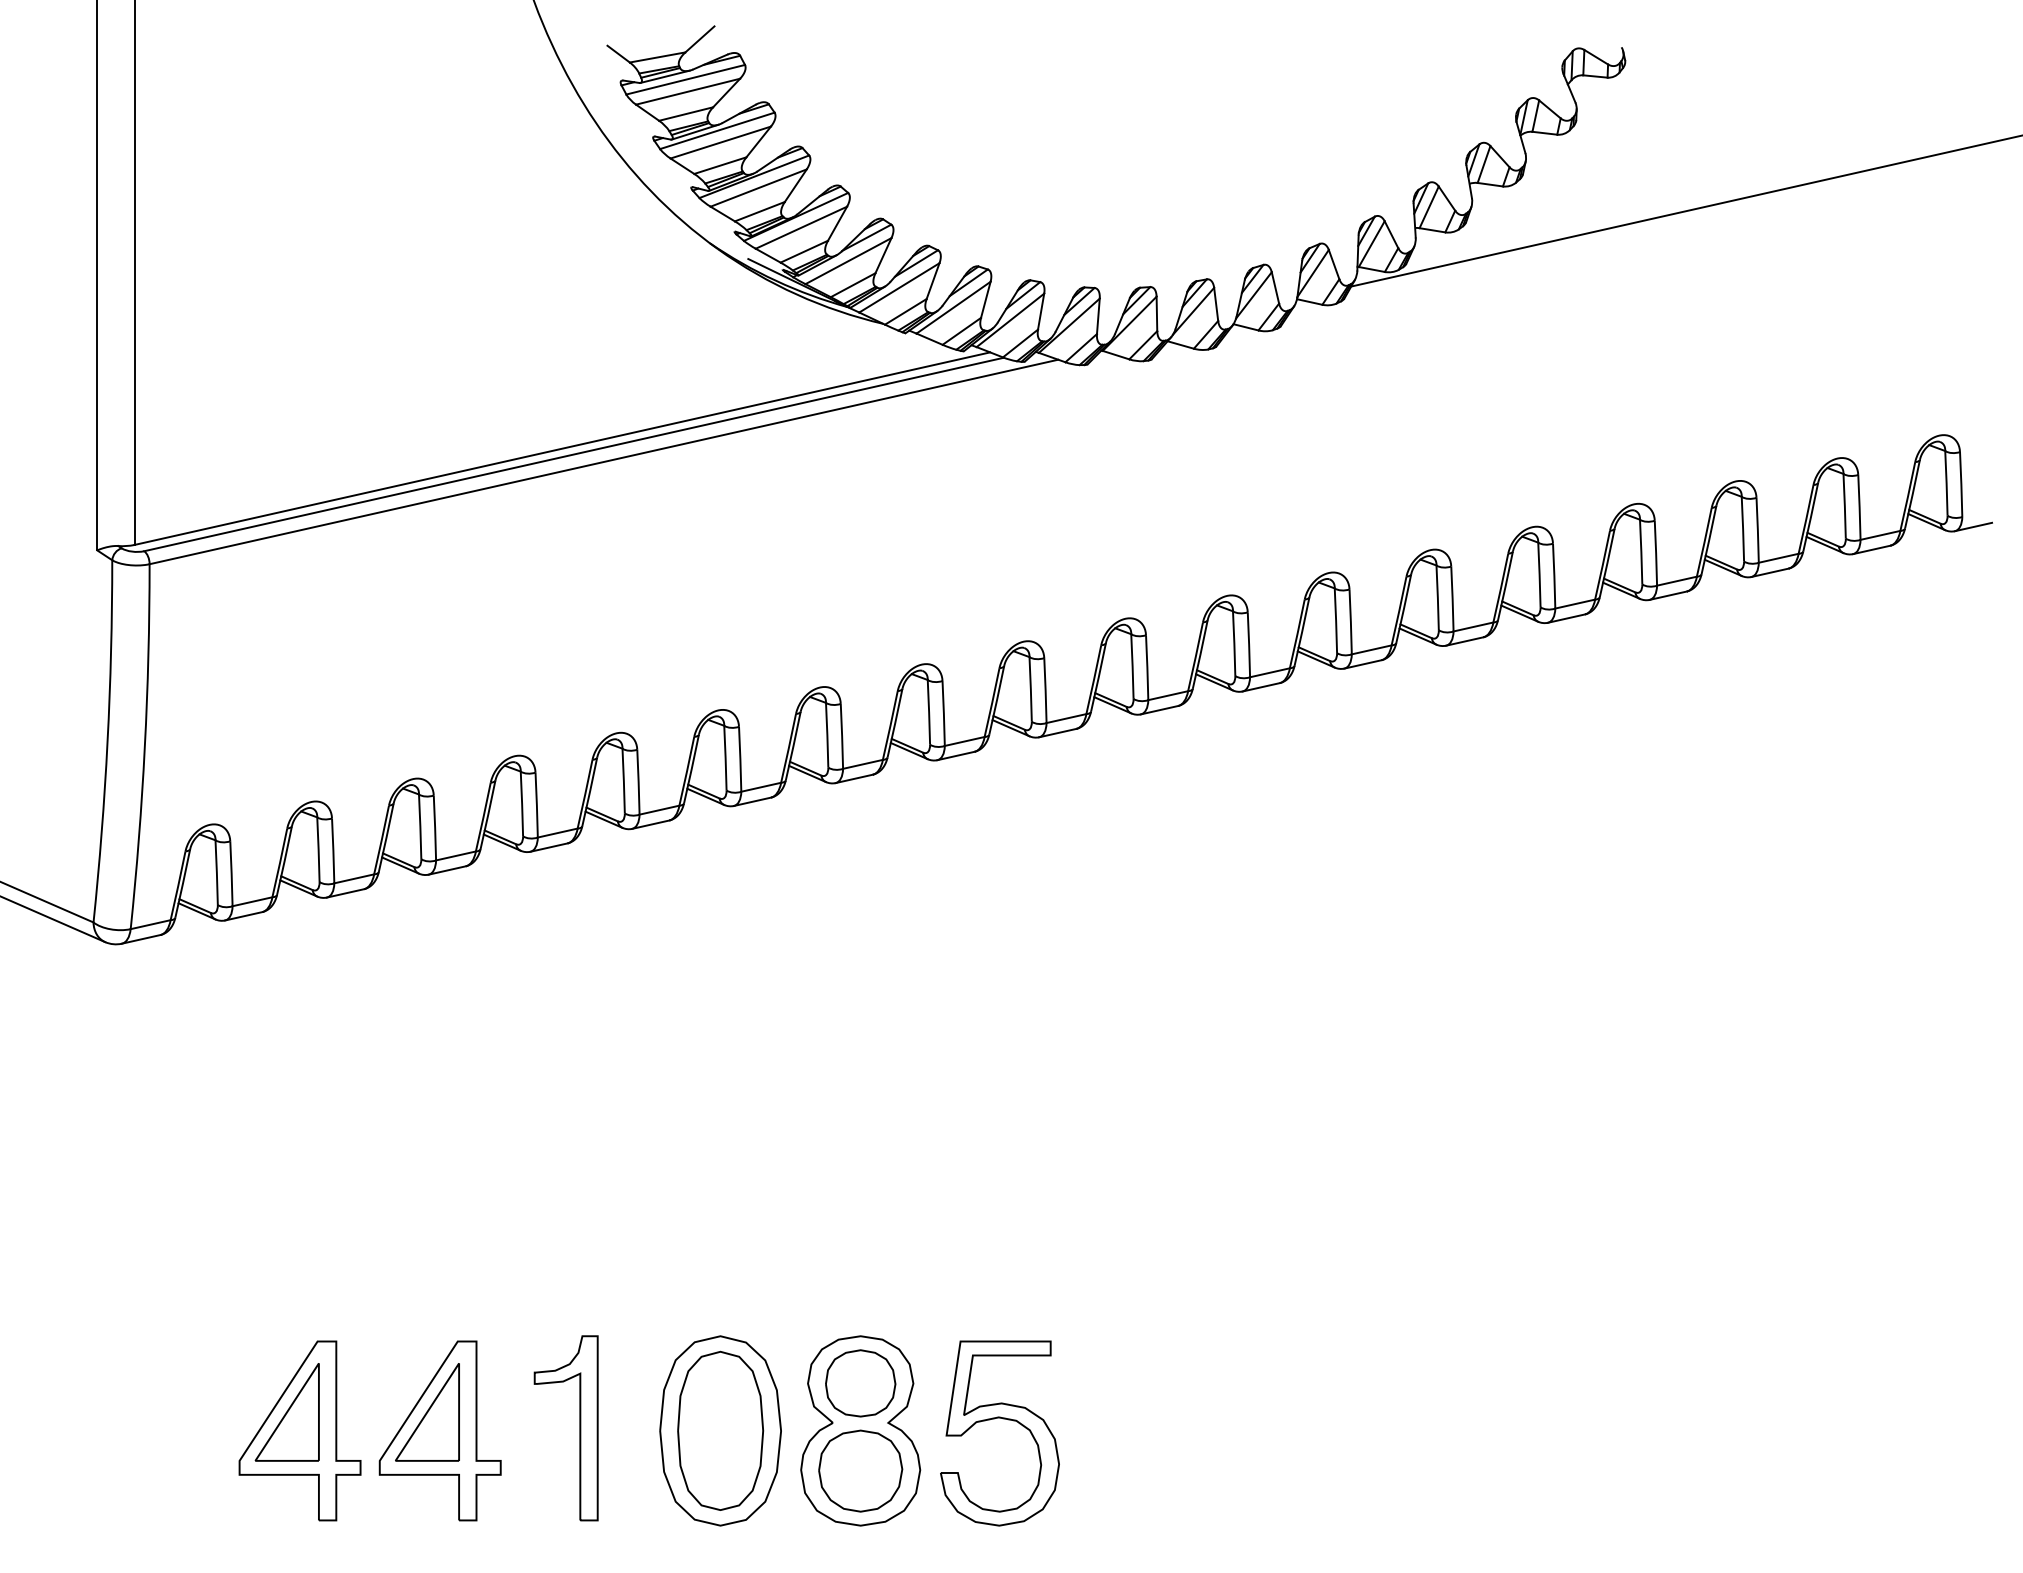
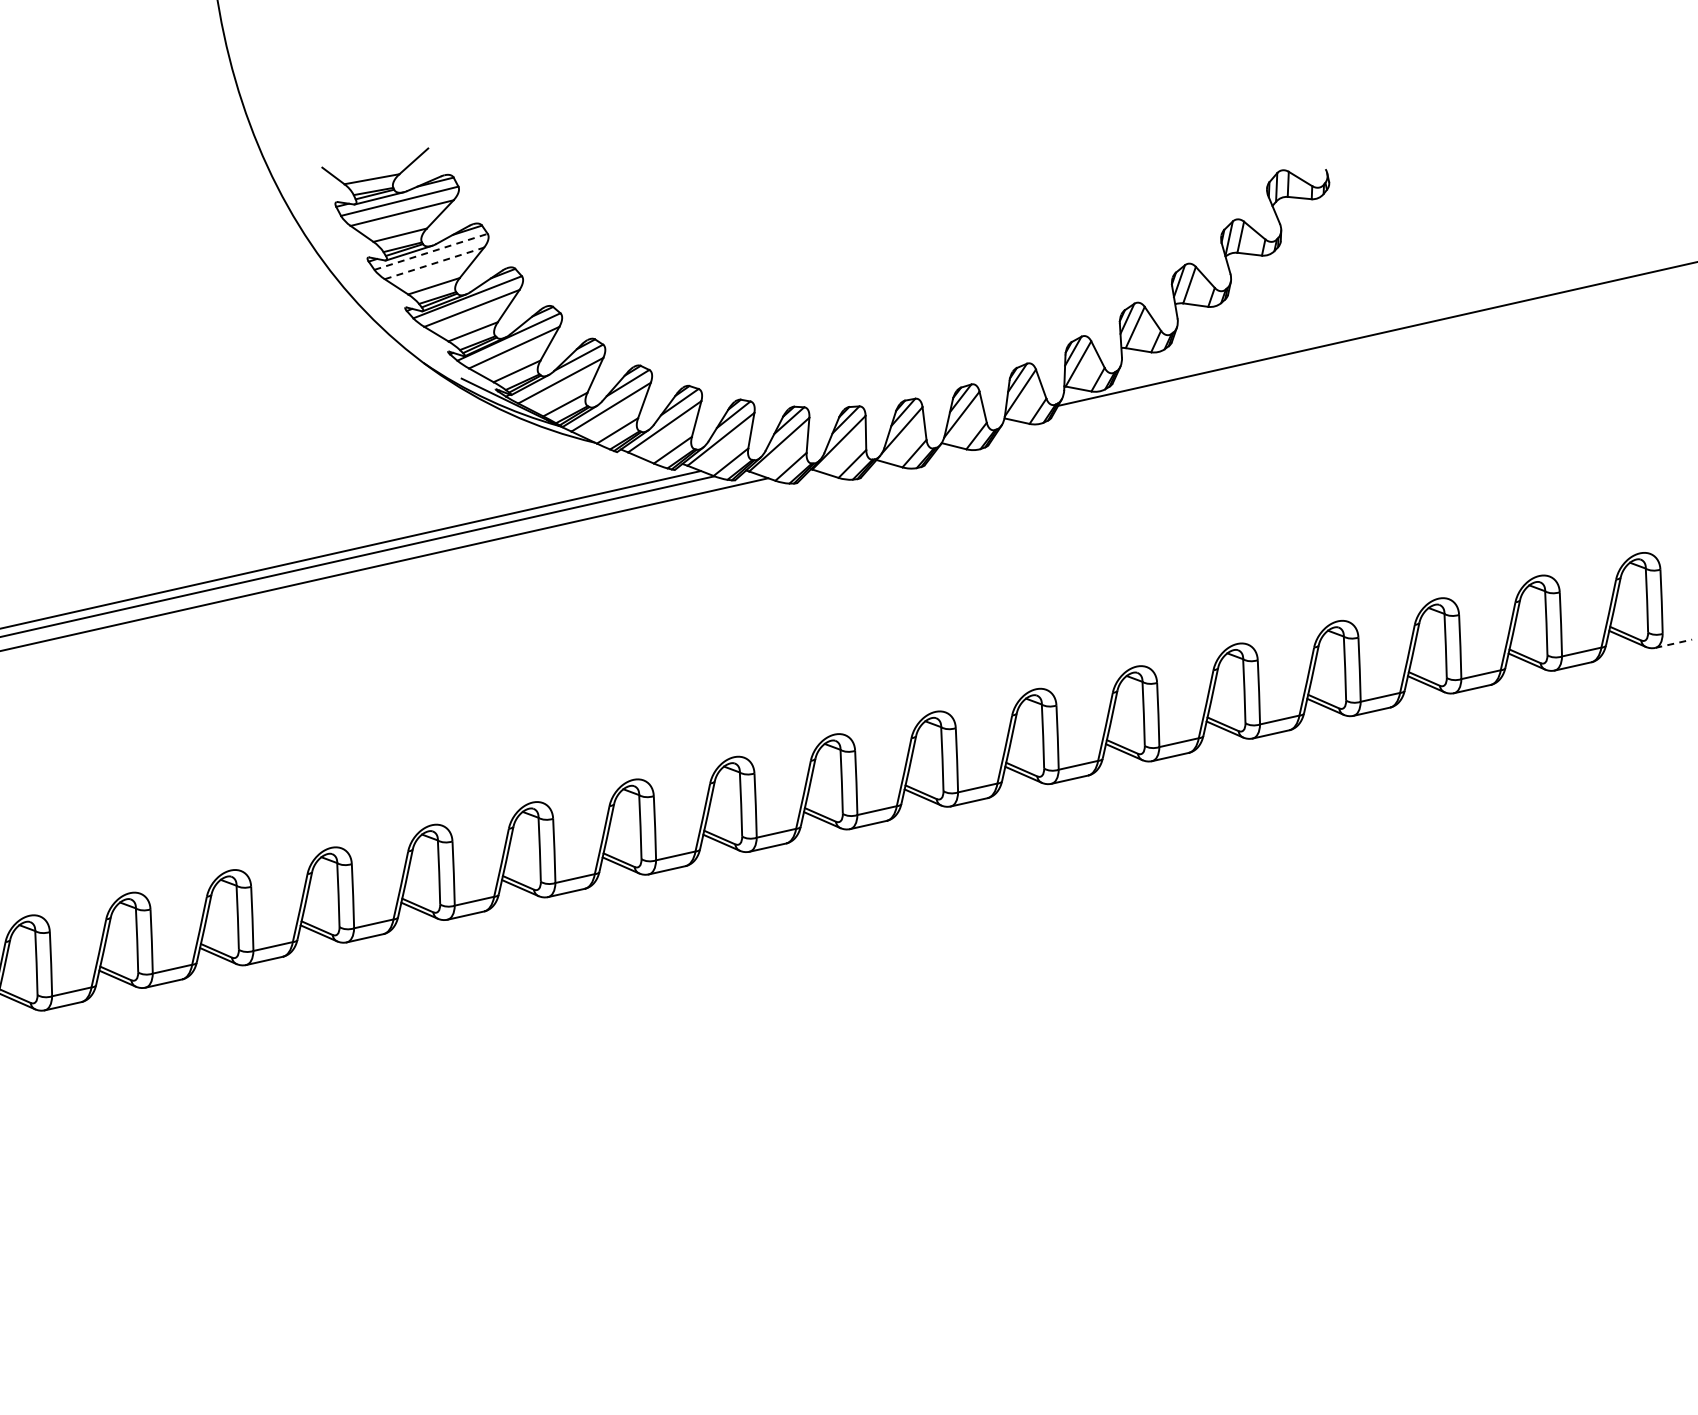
line: (717, 130) -> (431, 251), solid -> dashed
line: (720, 142) -> (434, 263), solid -> dashed
line: (1973, 526) -> (1673, 643), solid -> dashed

